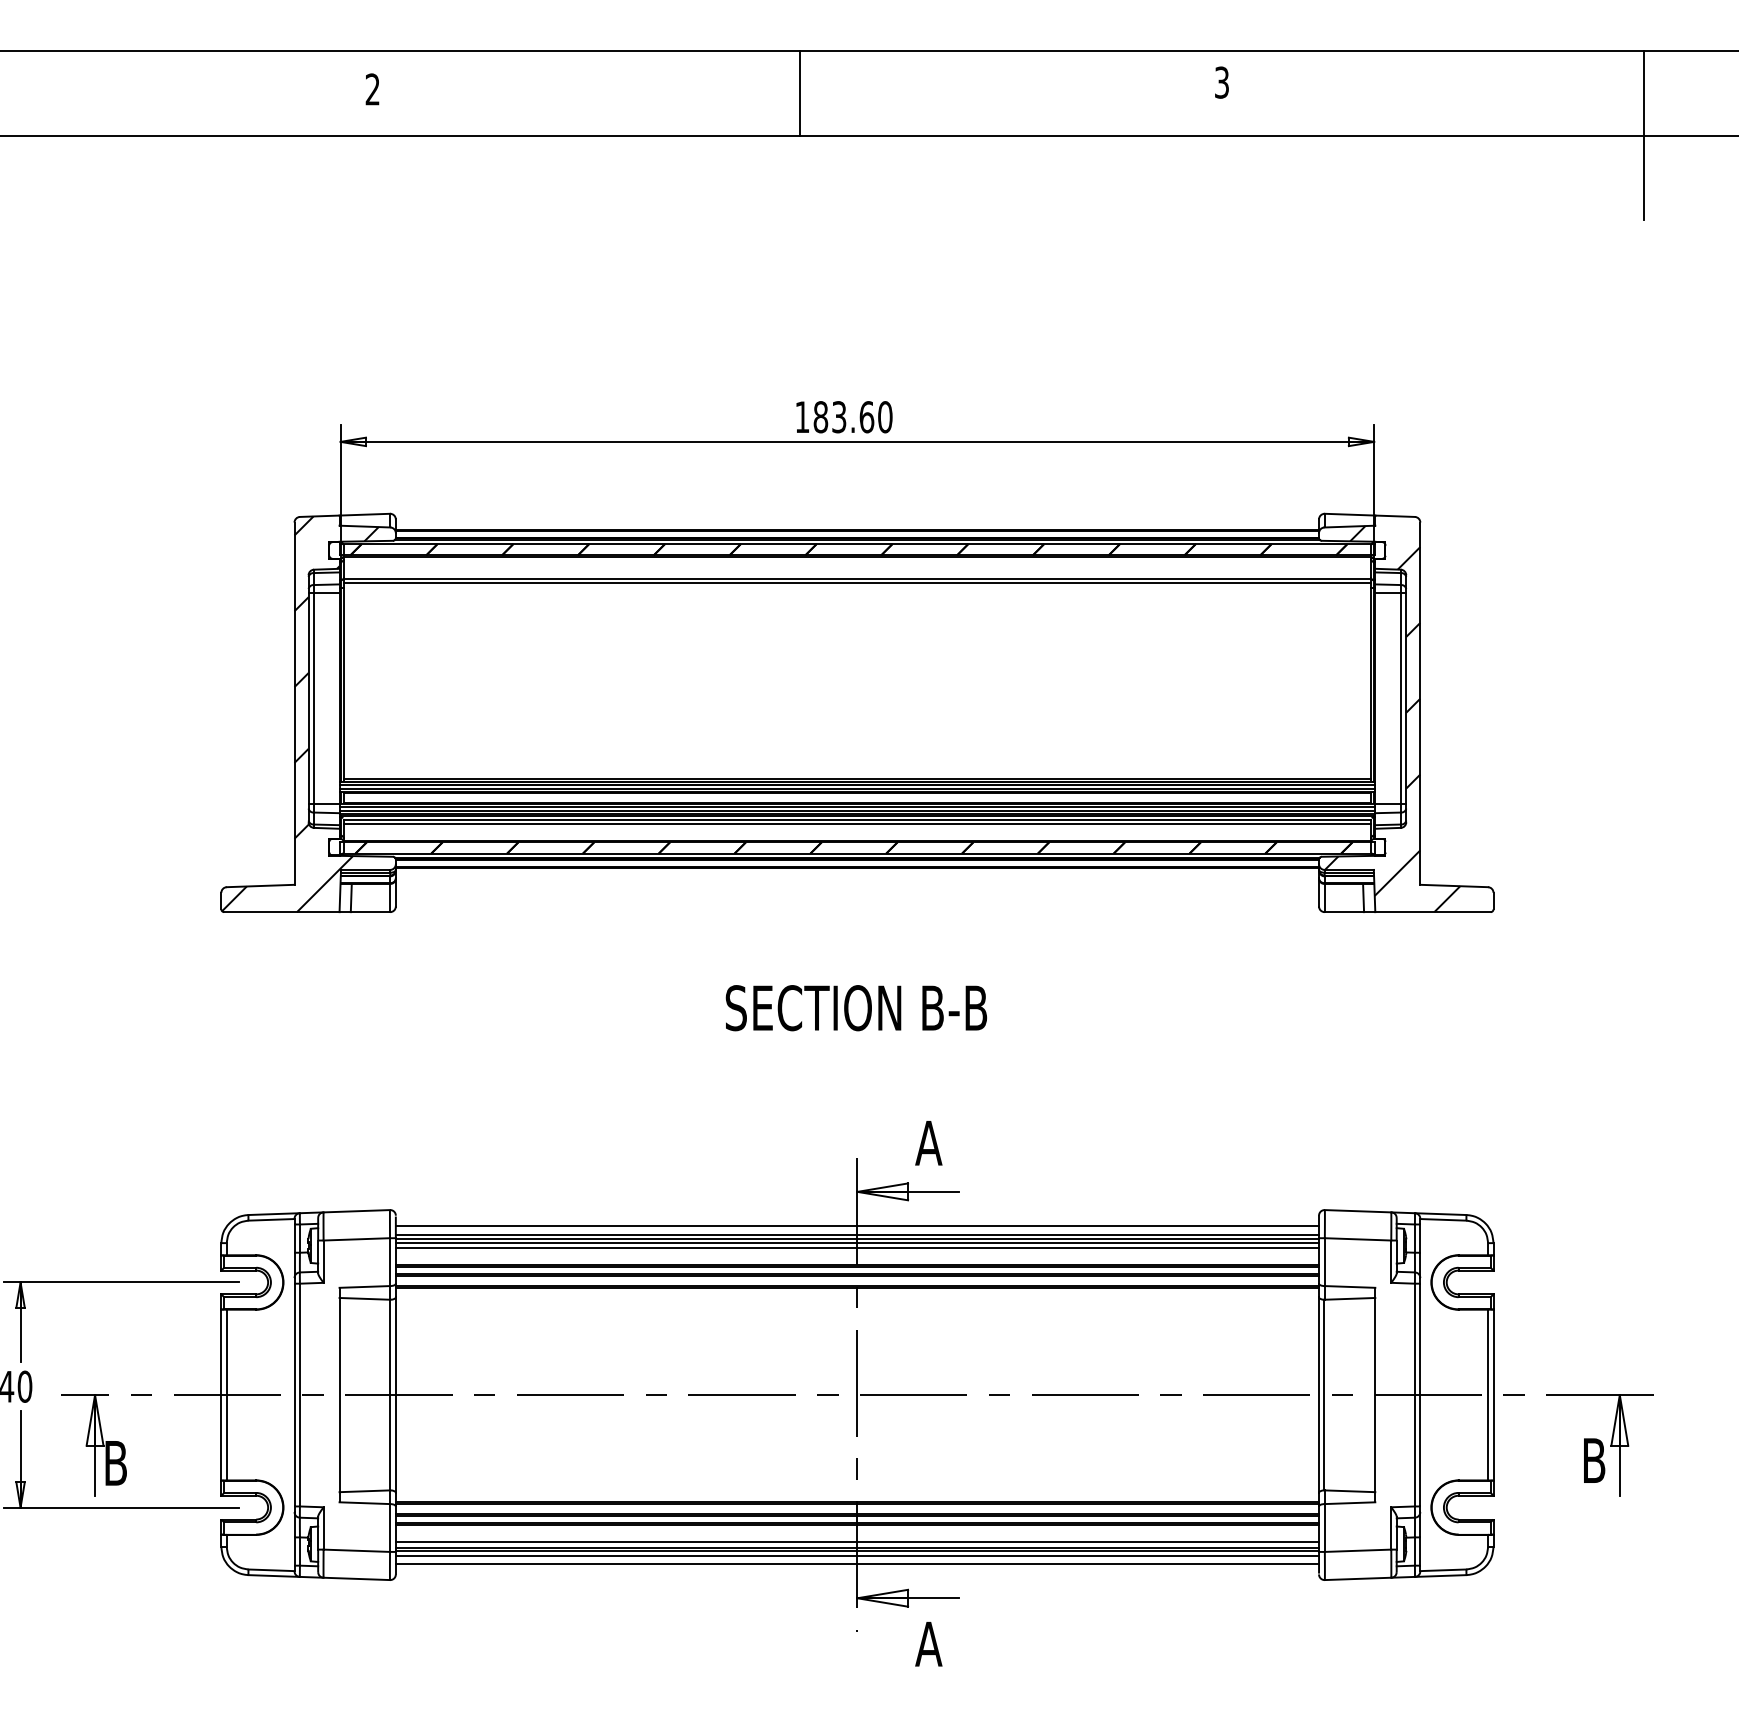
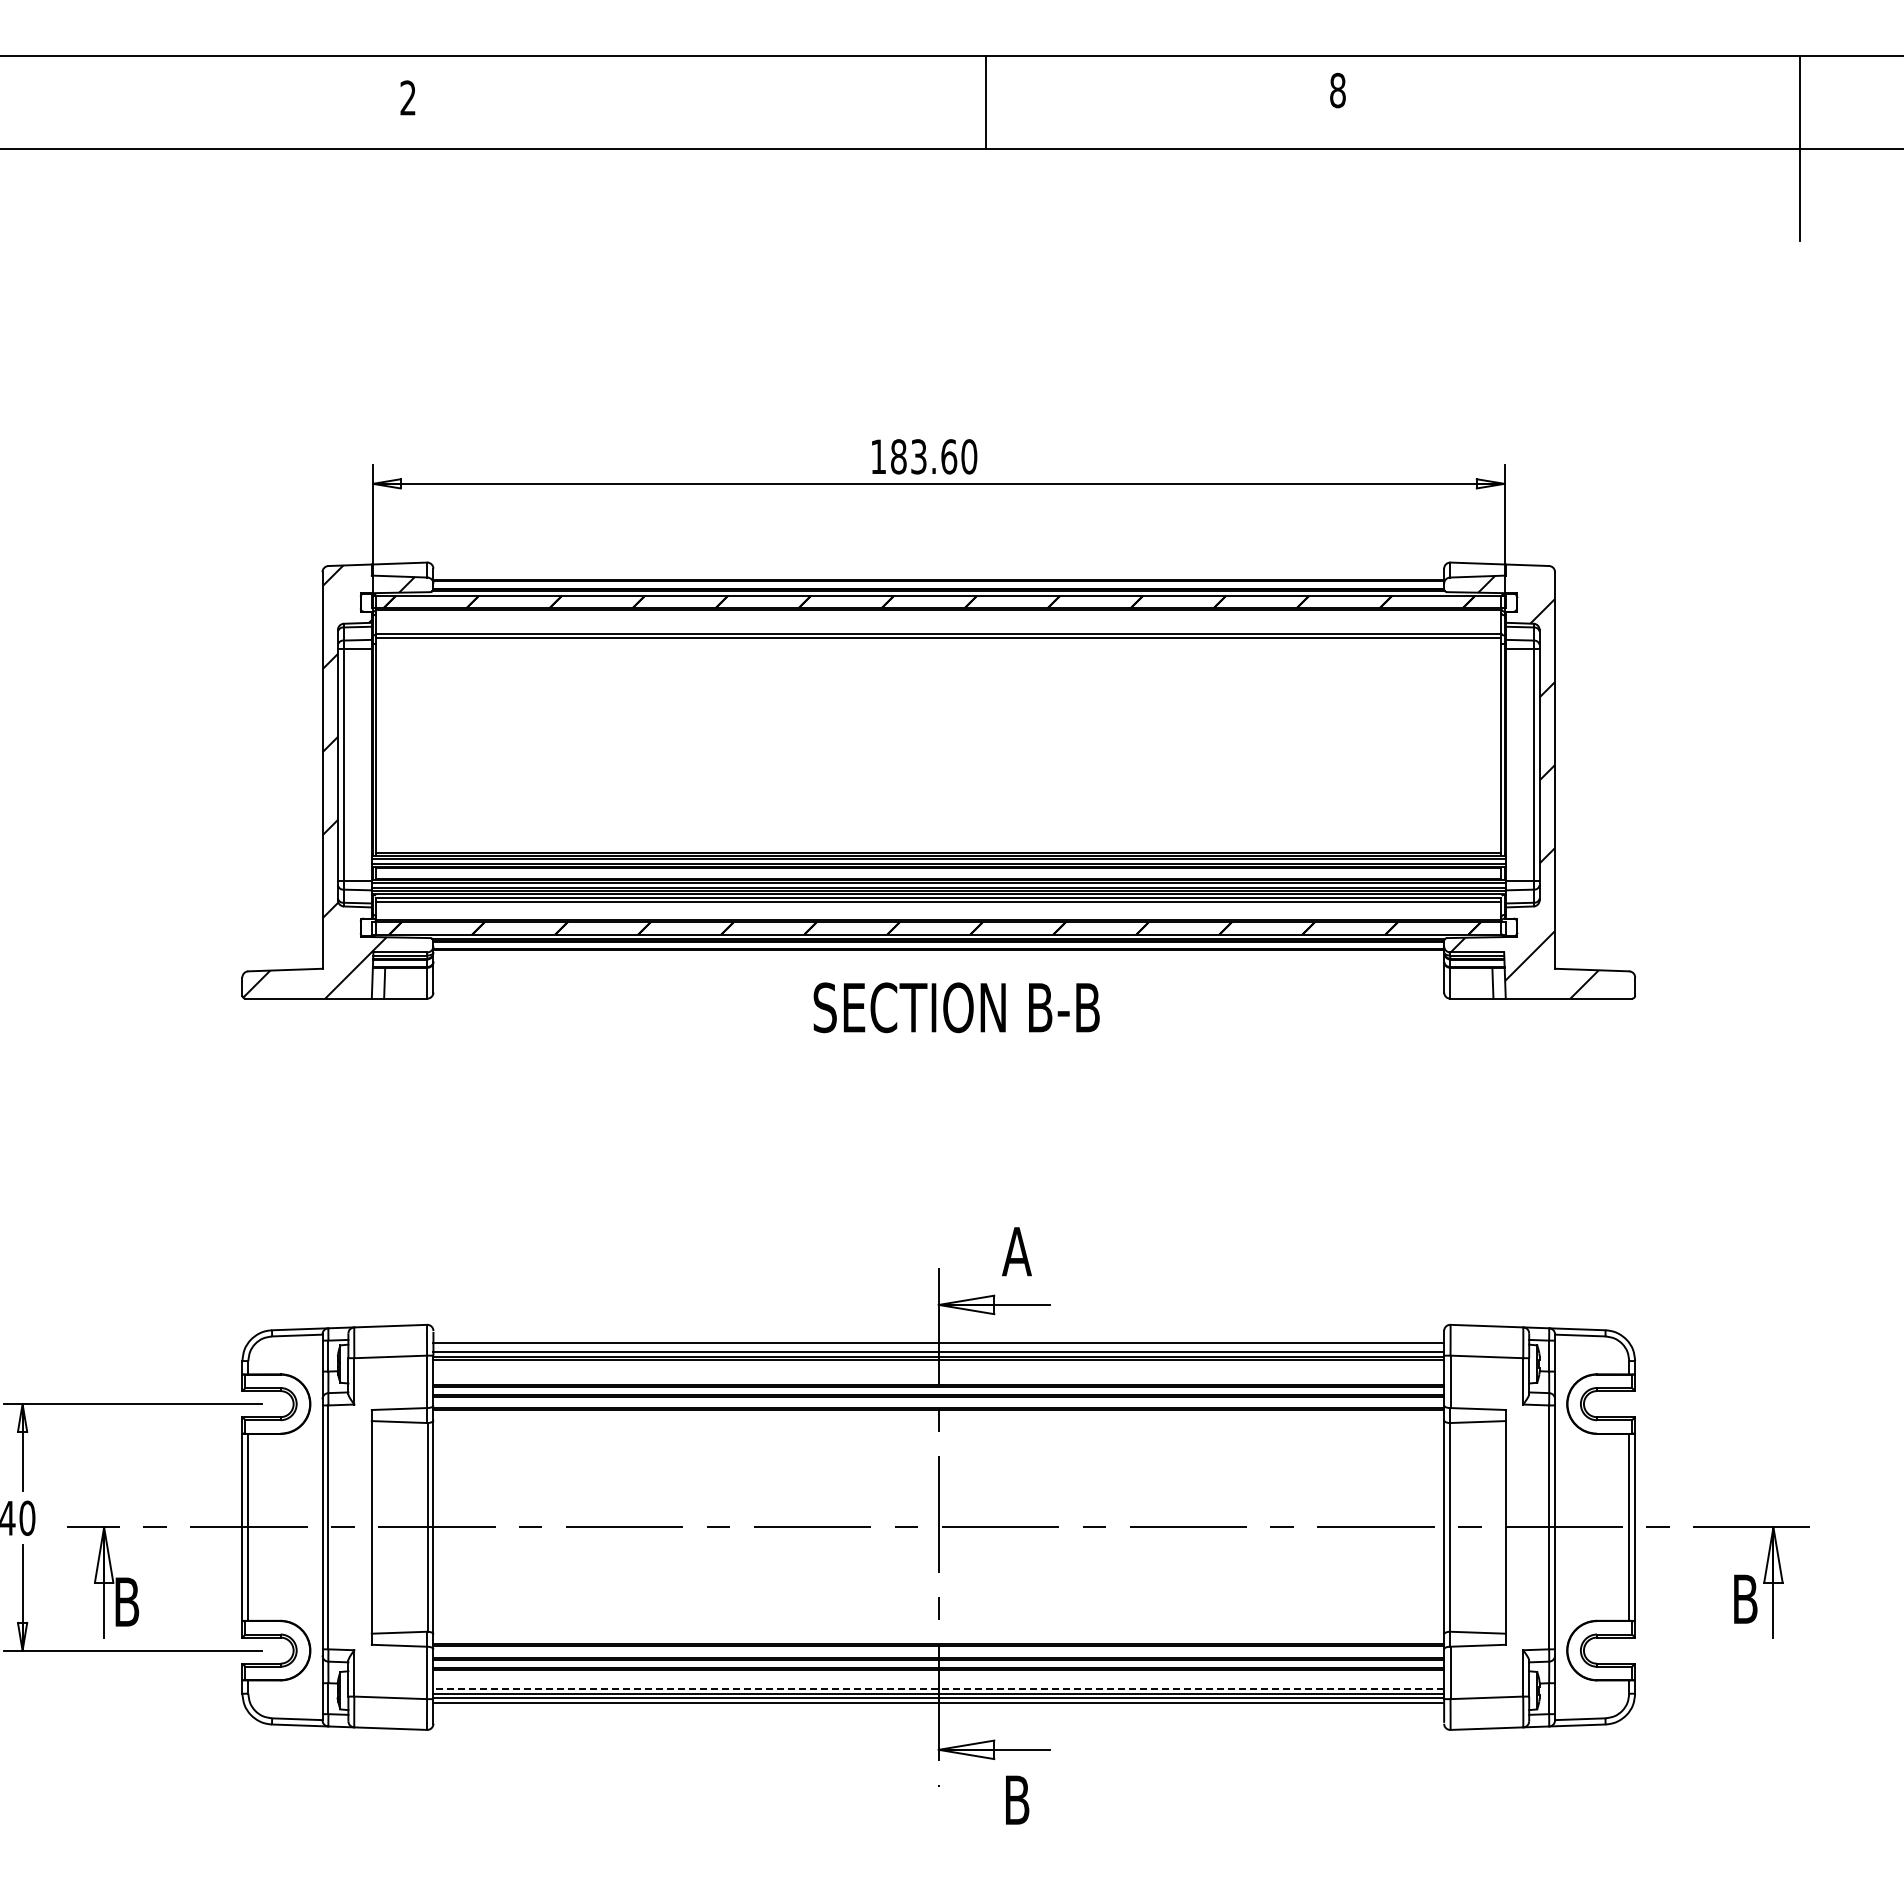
text: (1221, 82) -> (1337, 90), 3 -> 8
line: (799, 93) -> (985, 102), moved
text: (856, 1007) -> (956, 1007), moved
line: (857, 1248) -> (938, 1366), removed
line: (857, 1542) -> (938, 1688), solid -> dashed
line: (857, 1564) -> (938, 1712), removed
text: (928, 1643) -> (1016, 1799), A -> B

